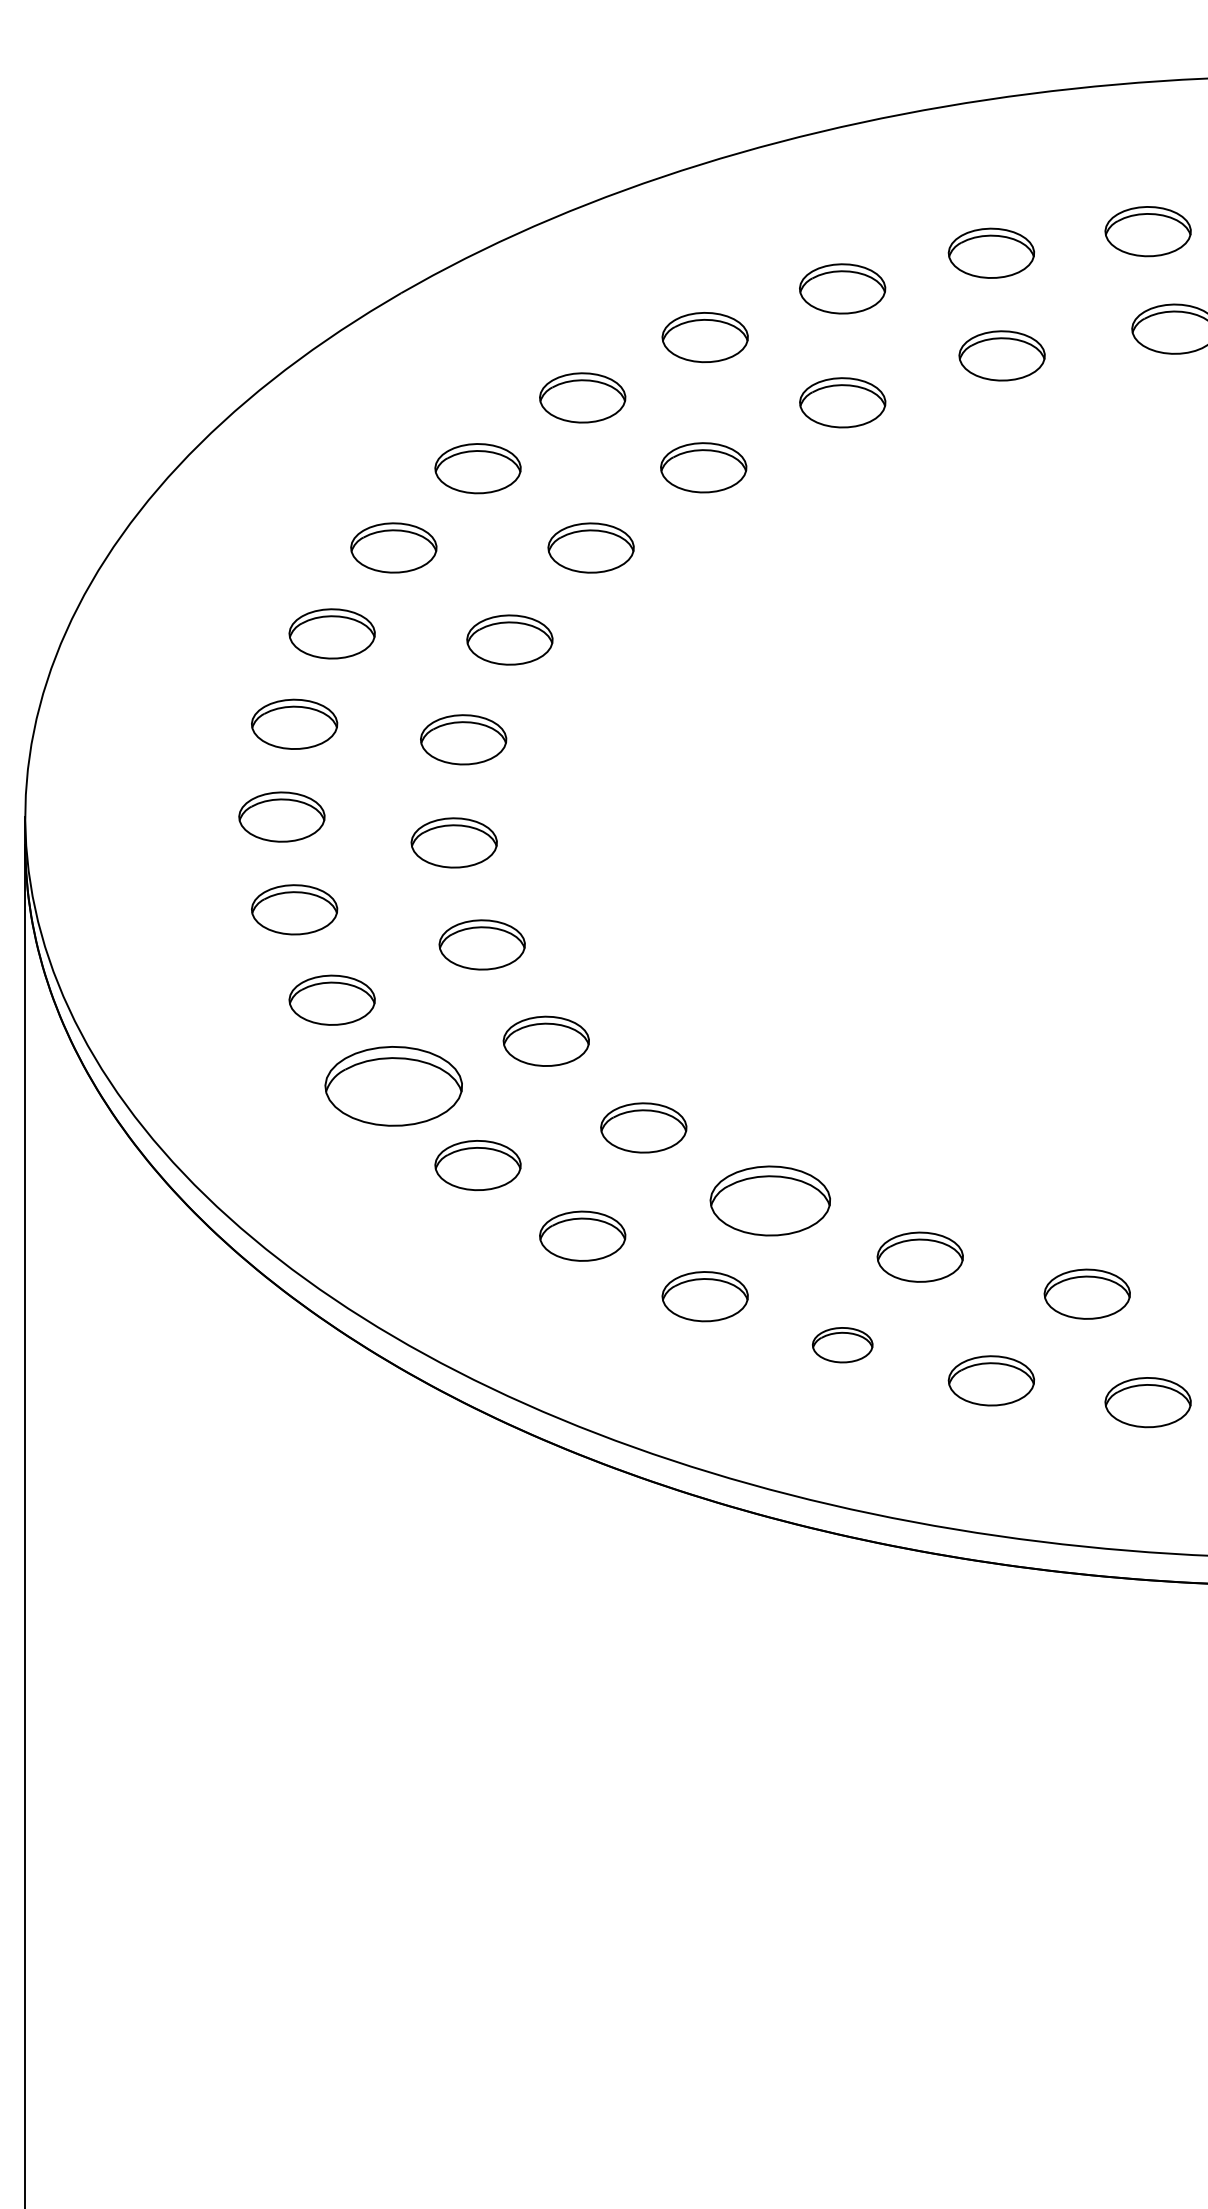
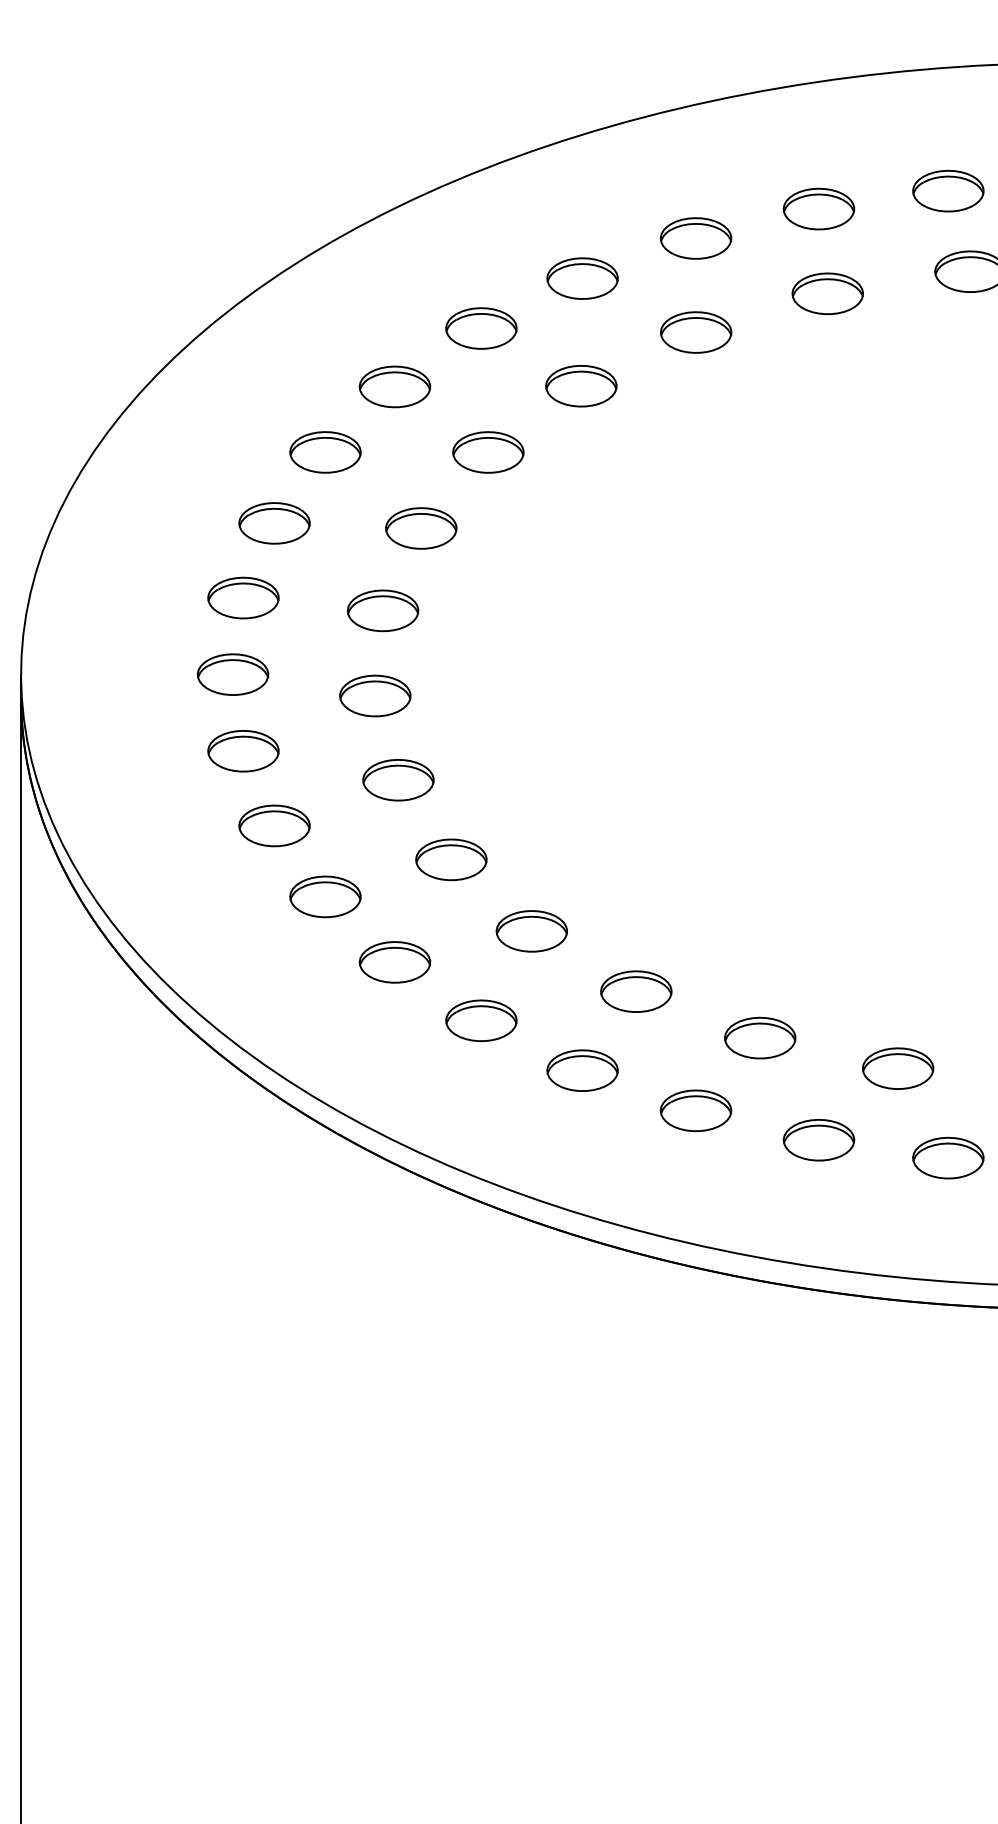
part: (393, 1085) -> (325, 896), size x0.62
part: (769, 1200) -> (635, 991), size x0.71
part: (842, 1344) -> (695, 1110), size x1.43

